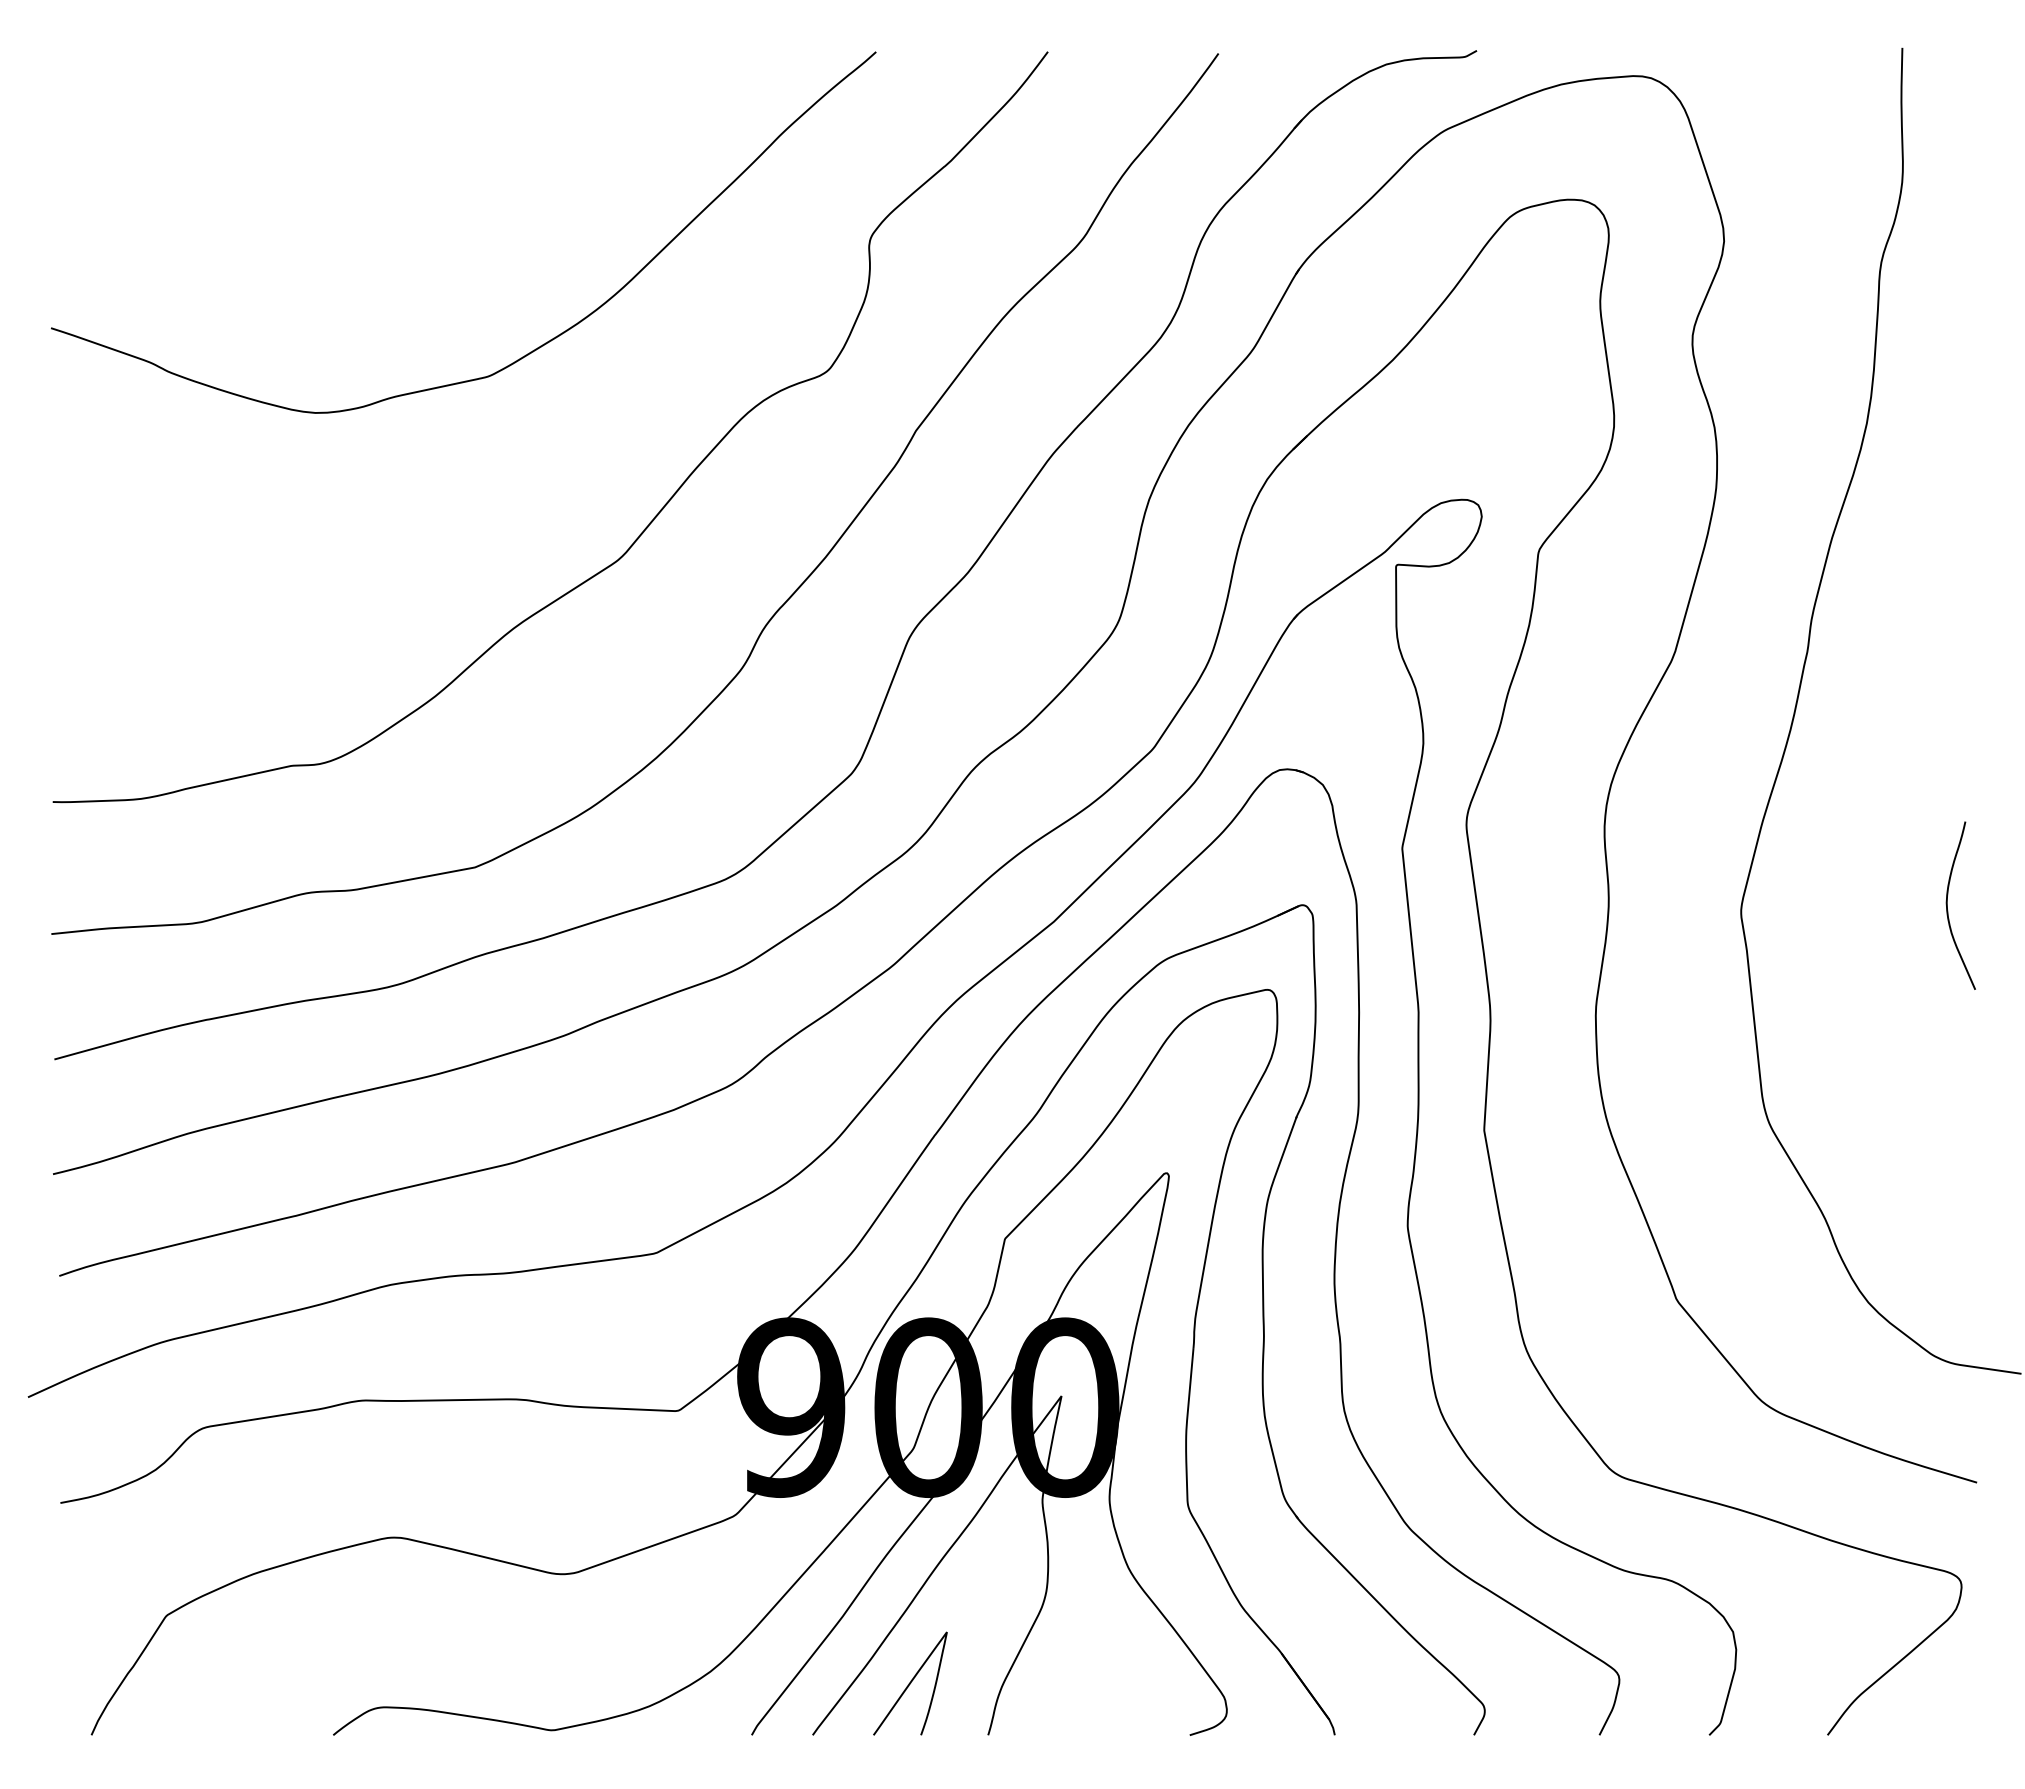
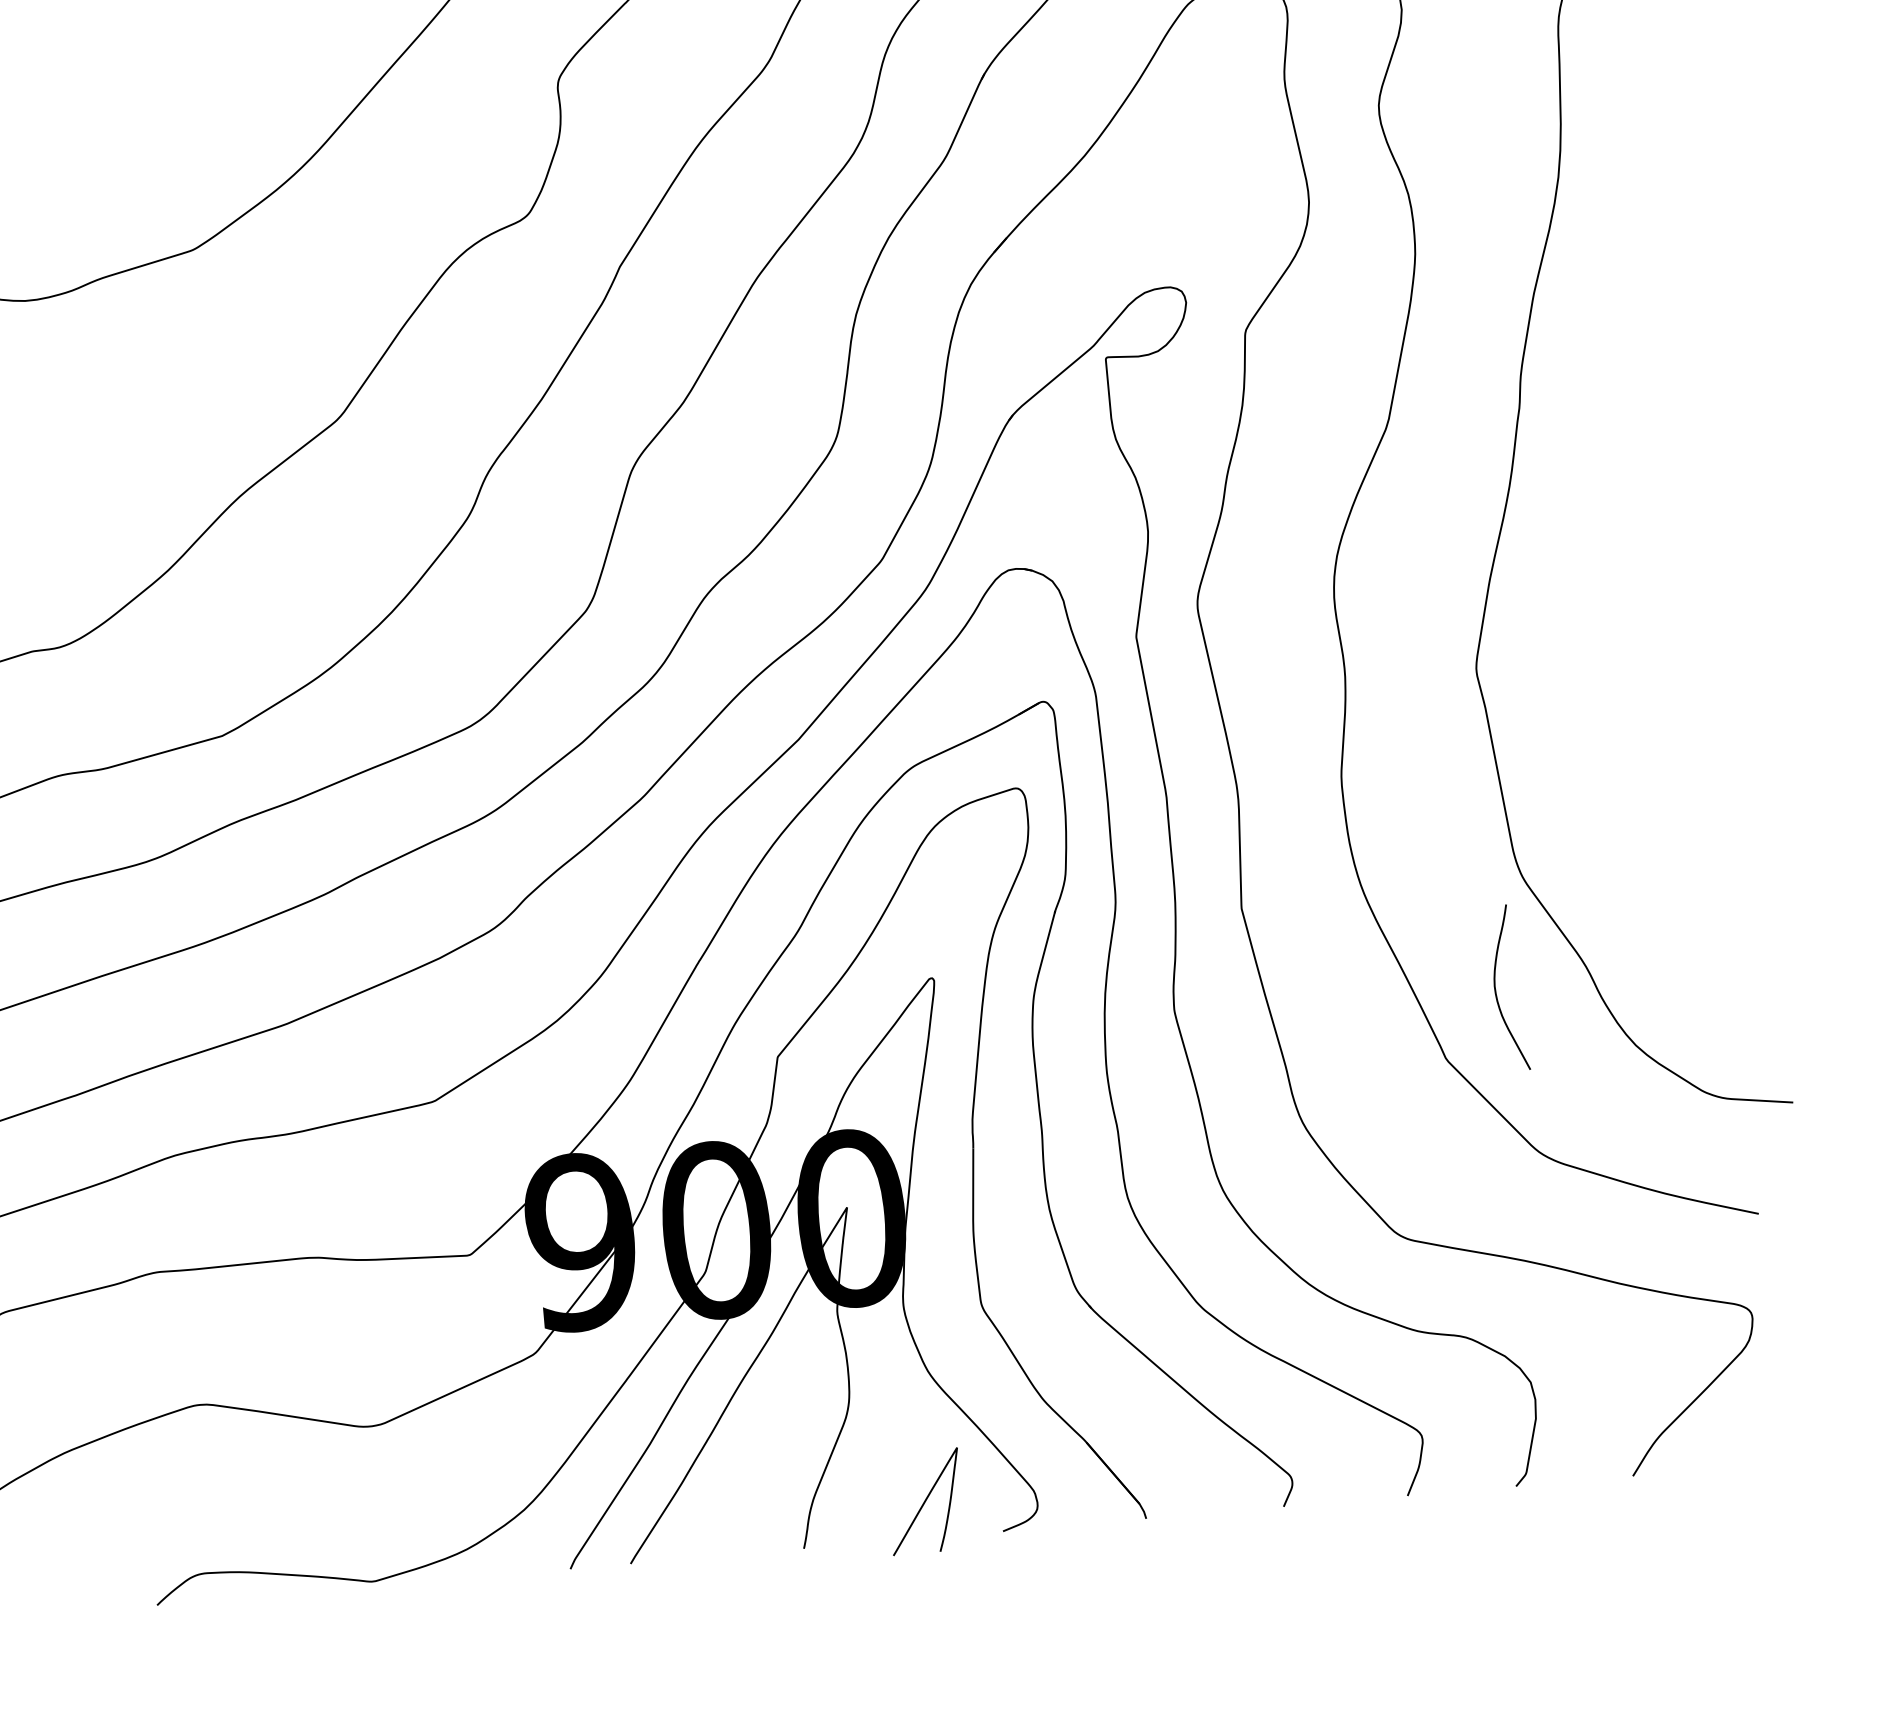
curve: (1947, 905) -> (1495, 988), moved
curve: (910, 1683) -> (925, 1501), moved

